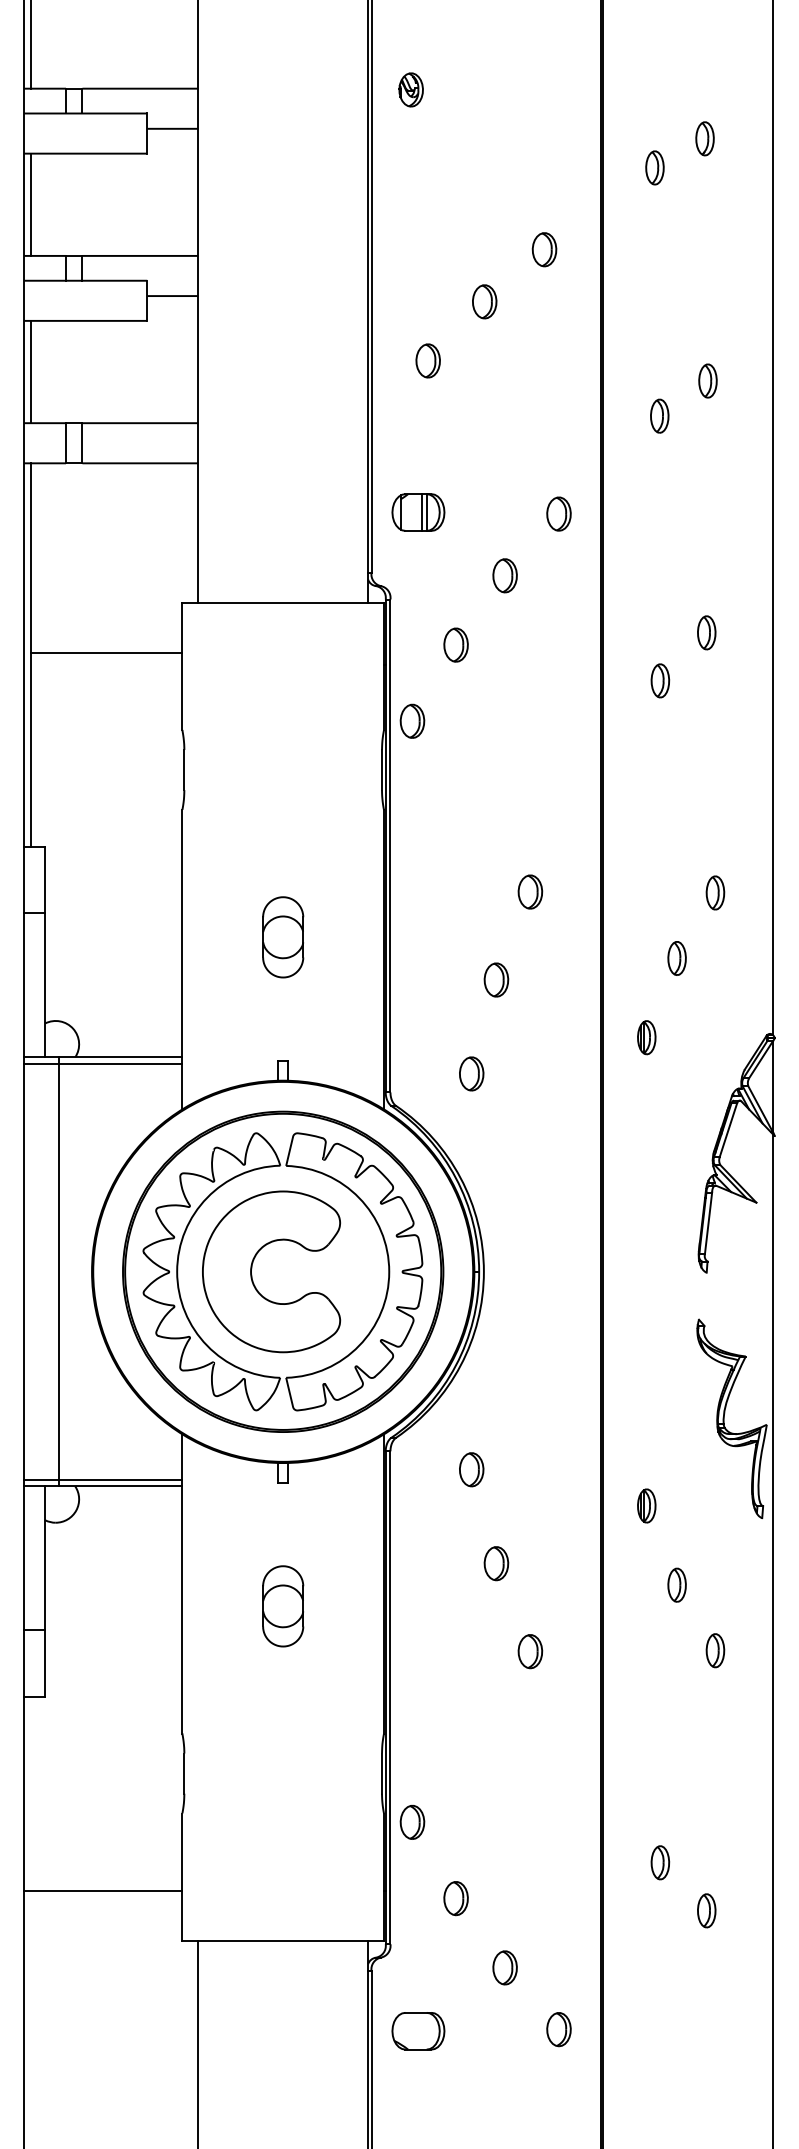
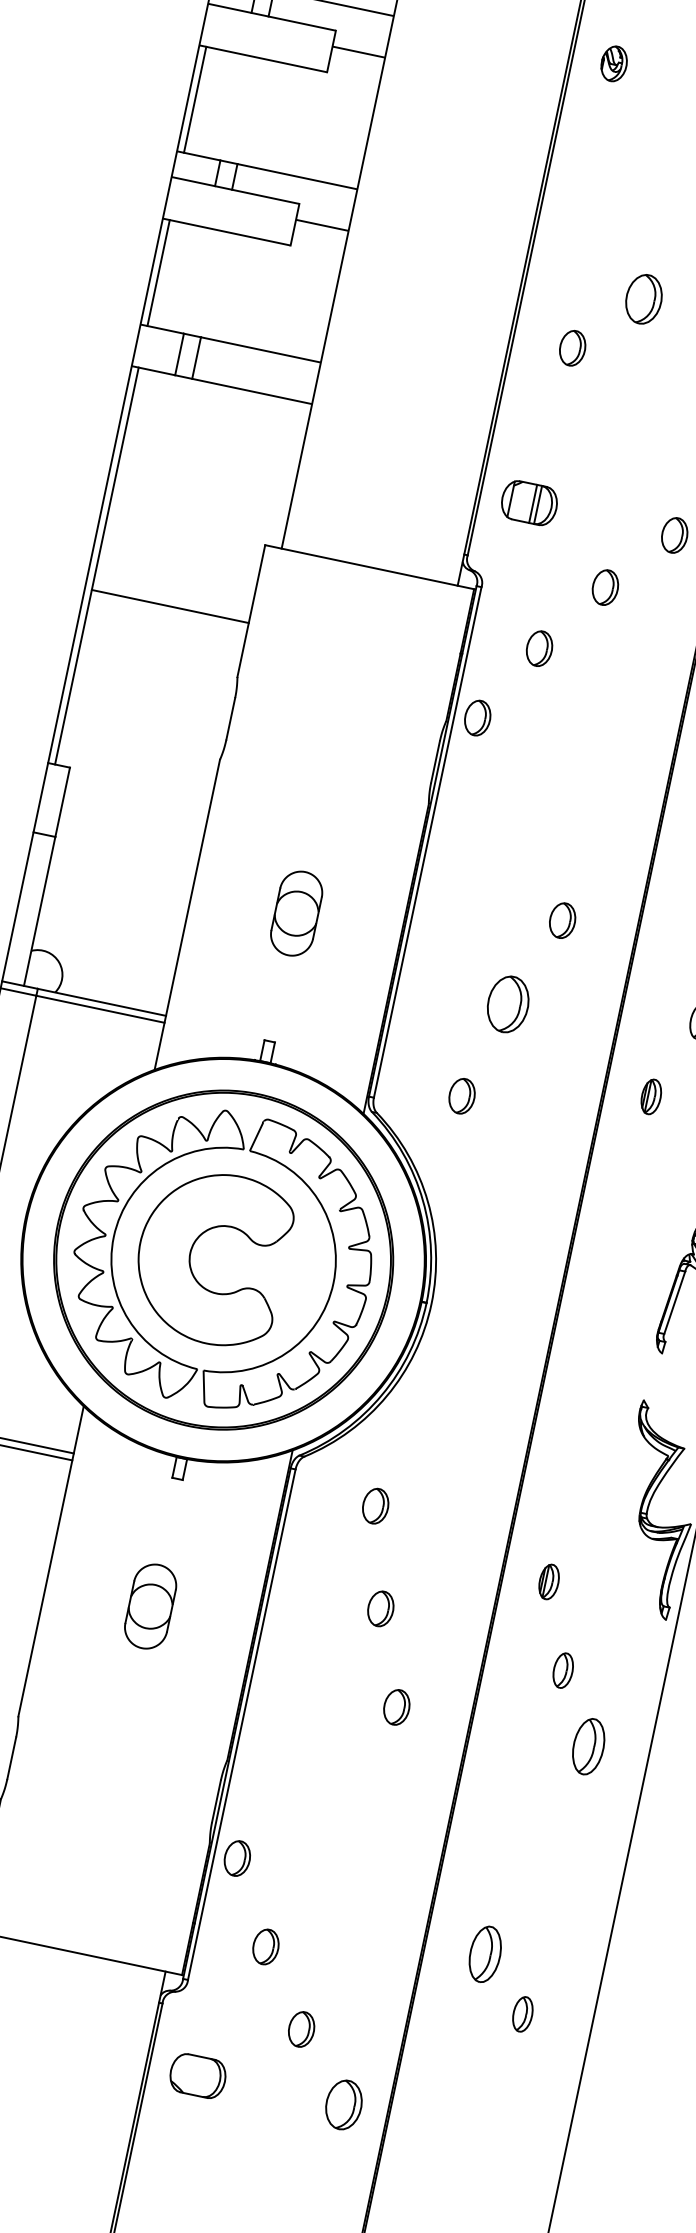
part: (484, 301) -> (643, 299), size x1.4
line: (106, 653) -> (170, 606), moved
part: (496, 979) -> (508, 1003), size x1.6
part: (715, 1650) -> (588, 1746), size x1.6
part: (660, 1862) -> (485, 1954), size x1.6
part: (558, 2029) -> (343, 2104), size x1.4

